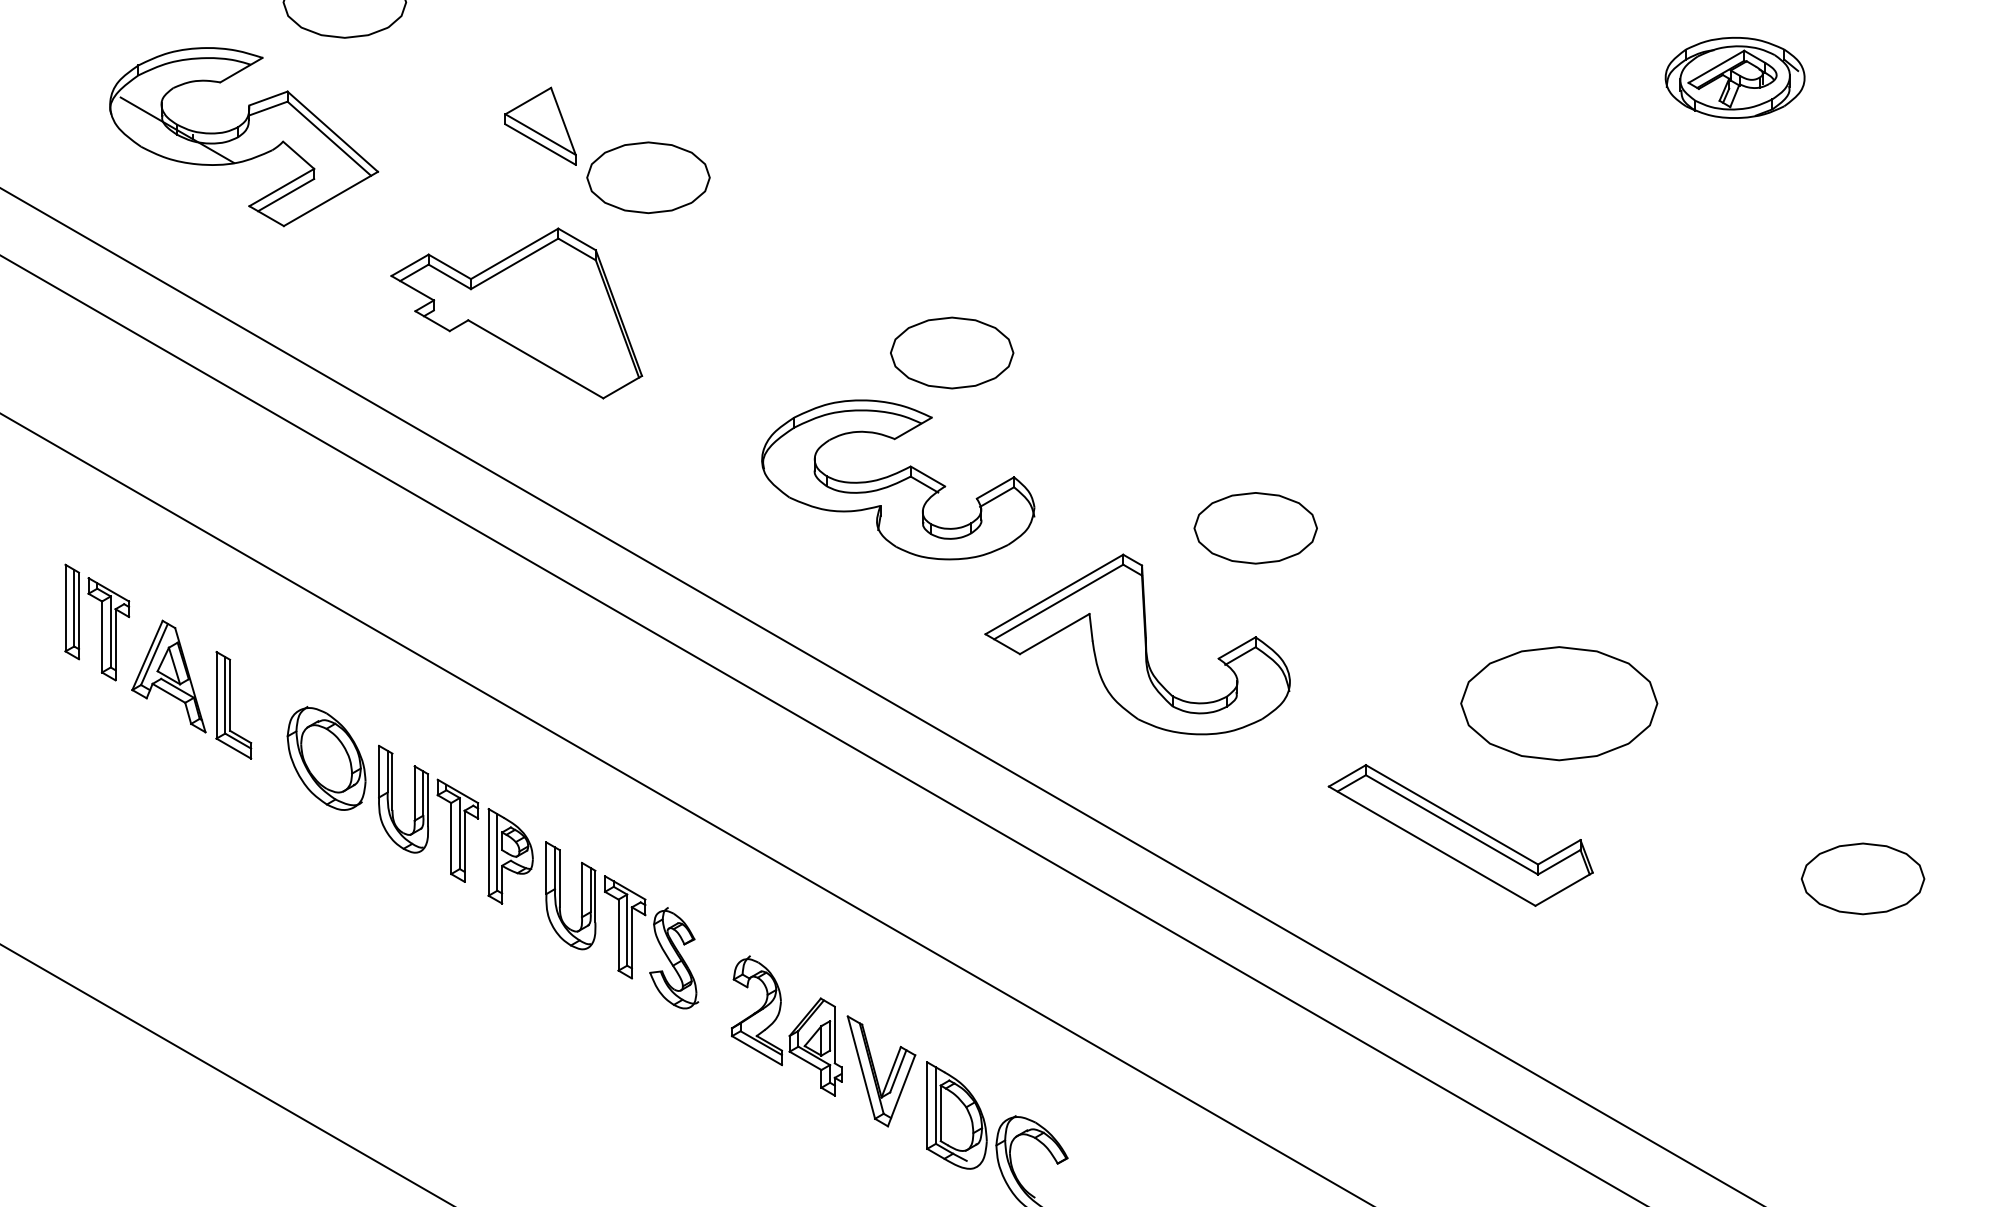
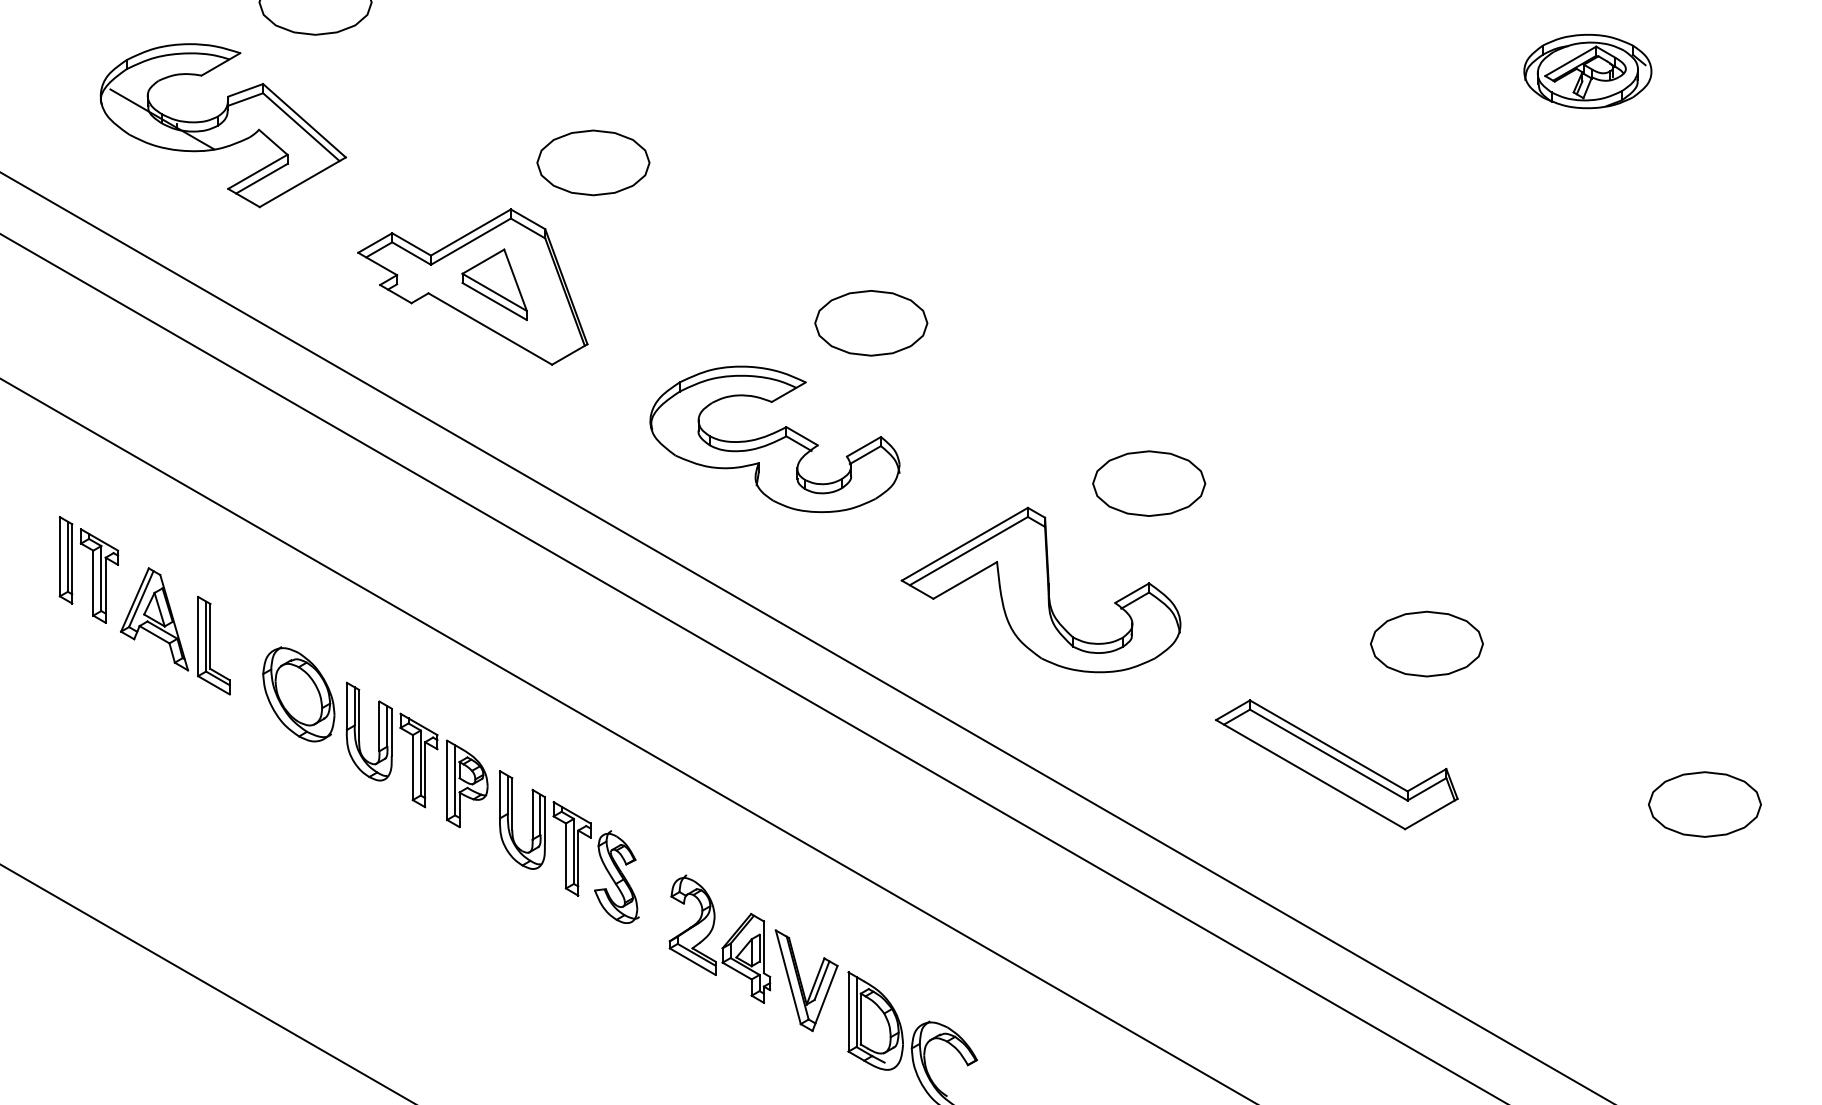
part: (540, 125) -> (494, 284), moved
part: (897, 478) -> (774, 438), moved
part: (1558, 702) -> (1426, 643), size x0.62

